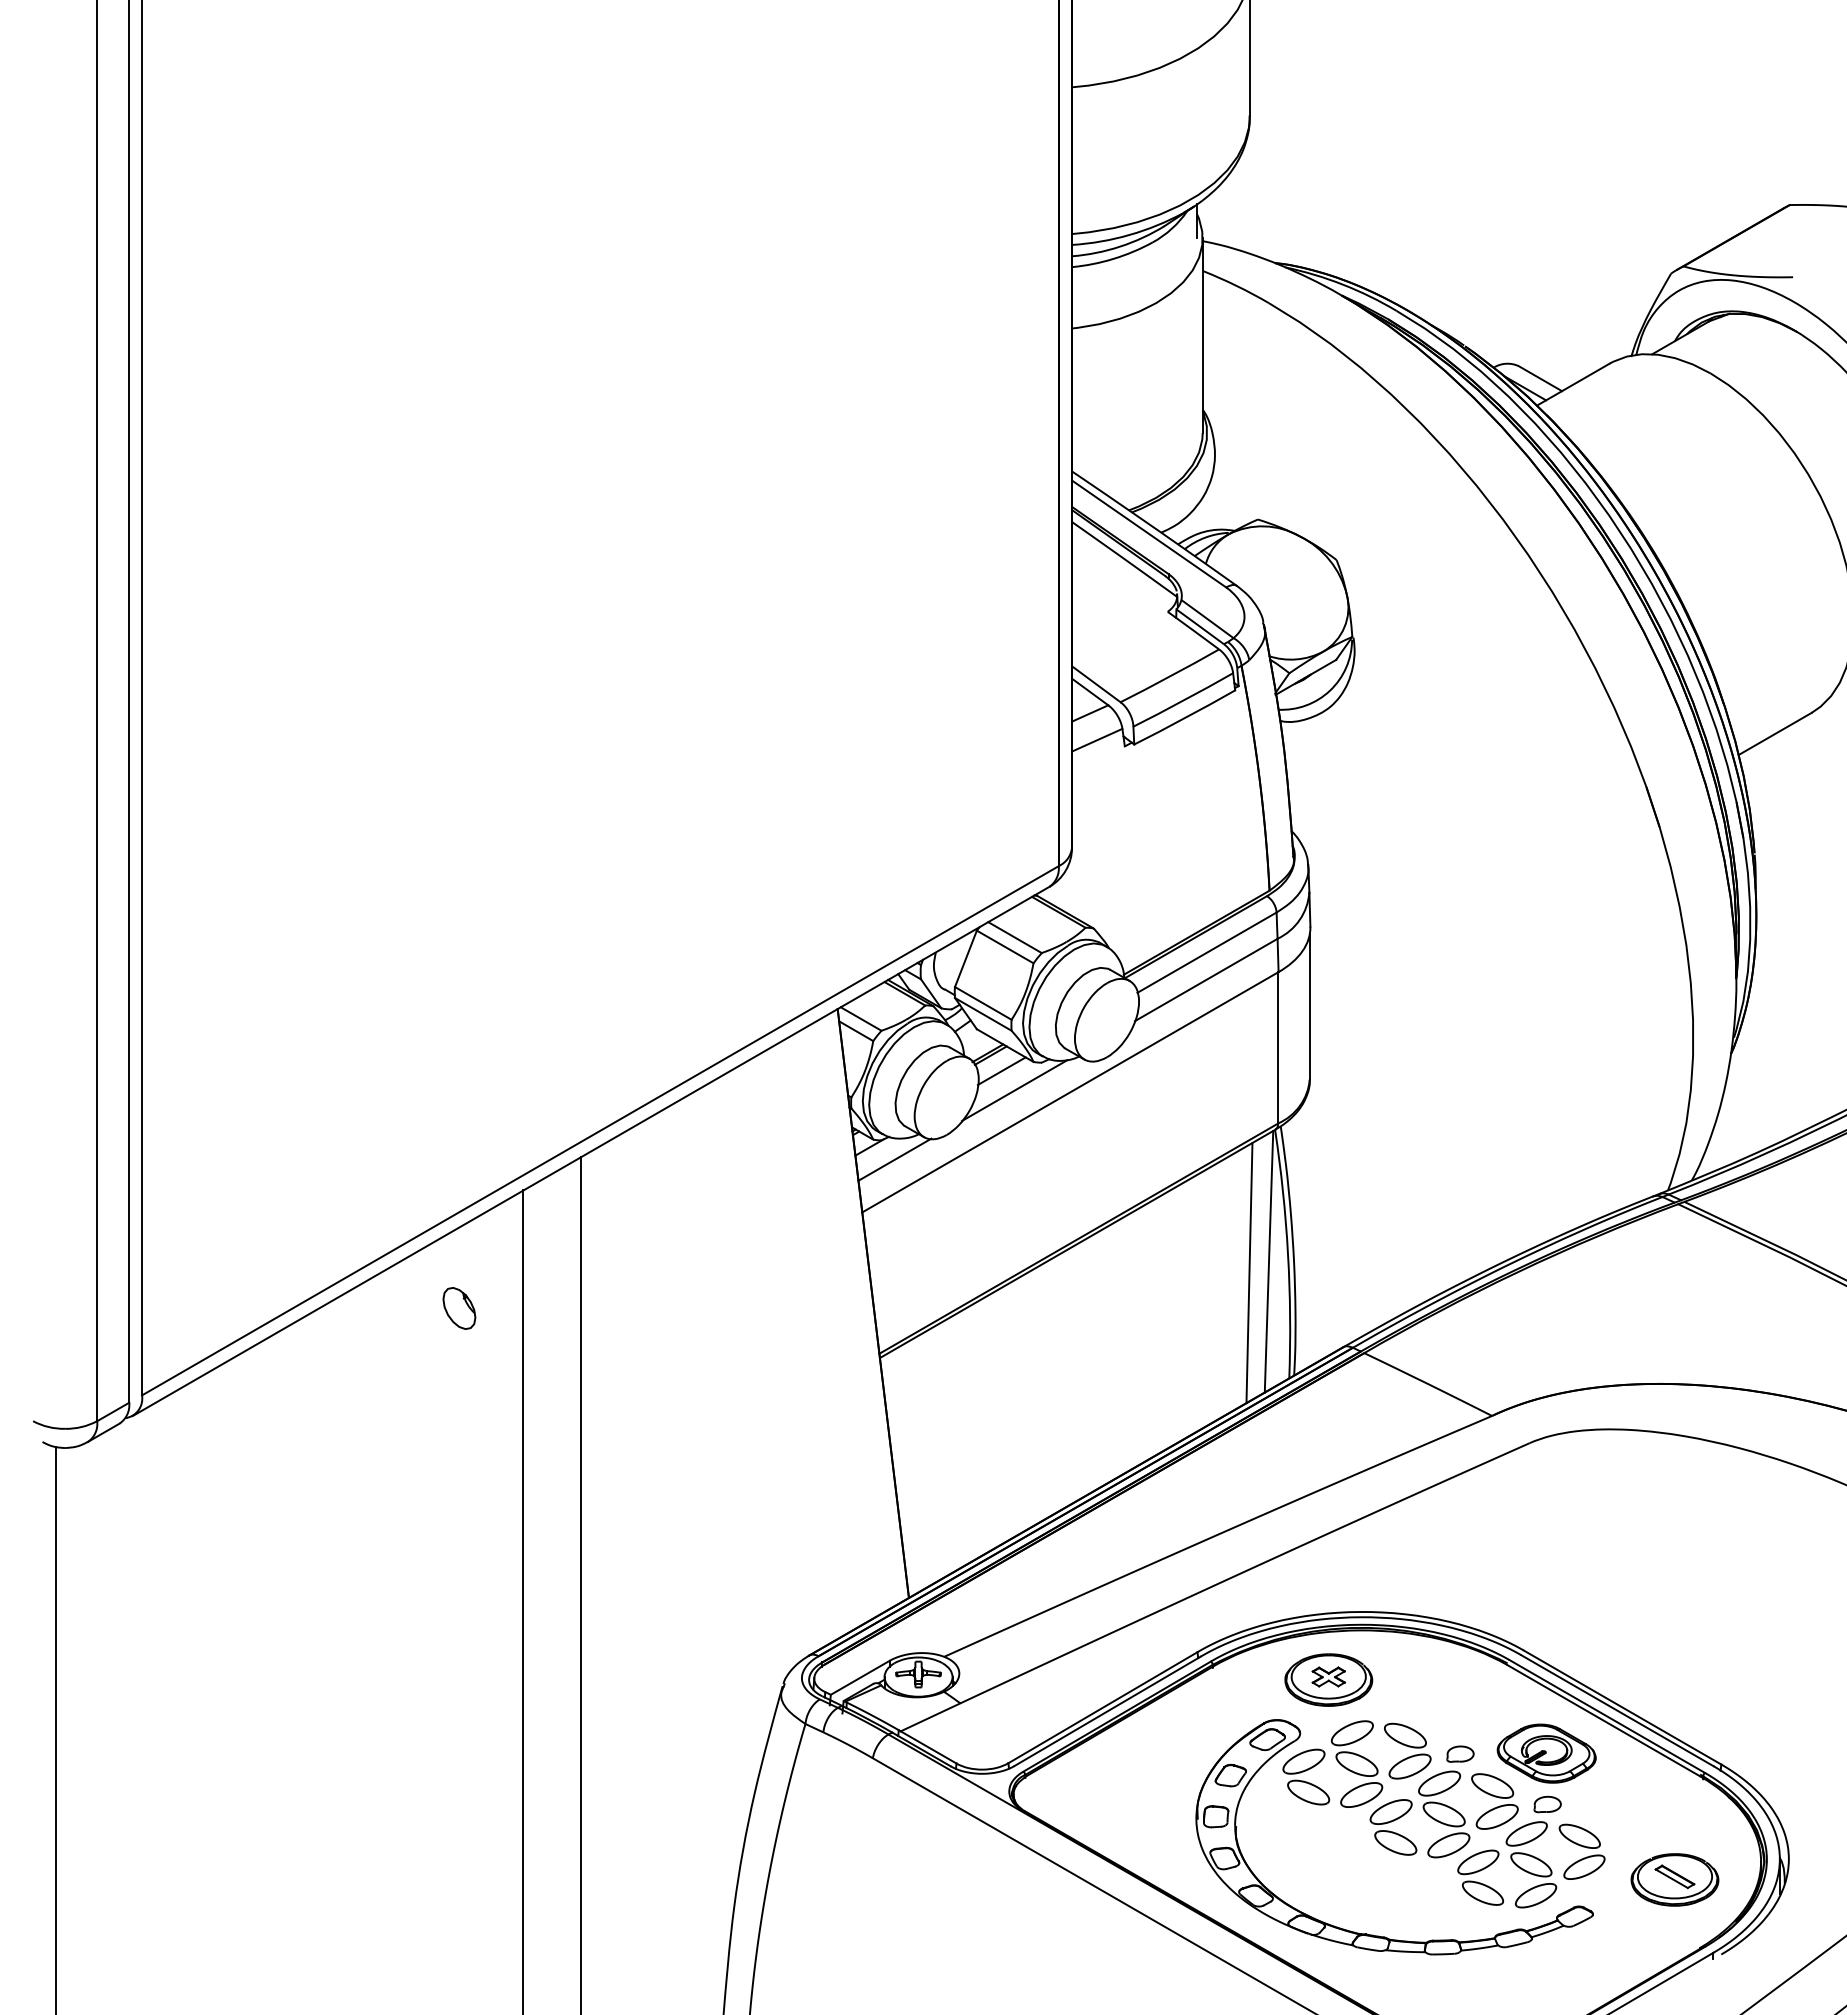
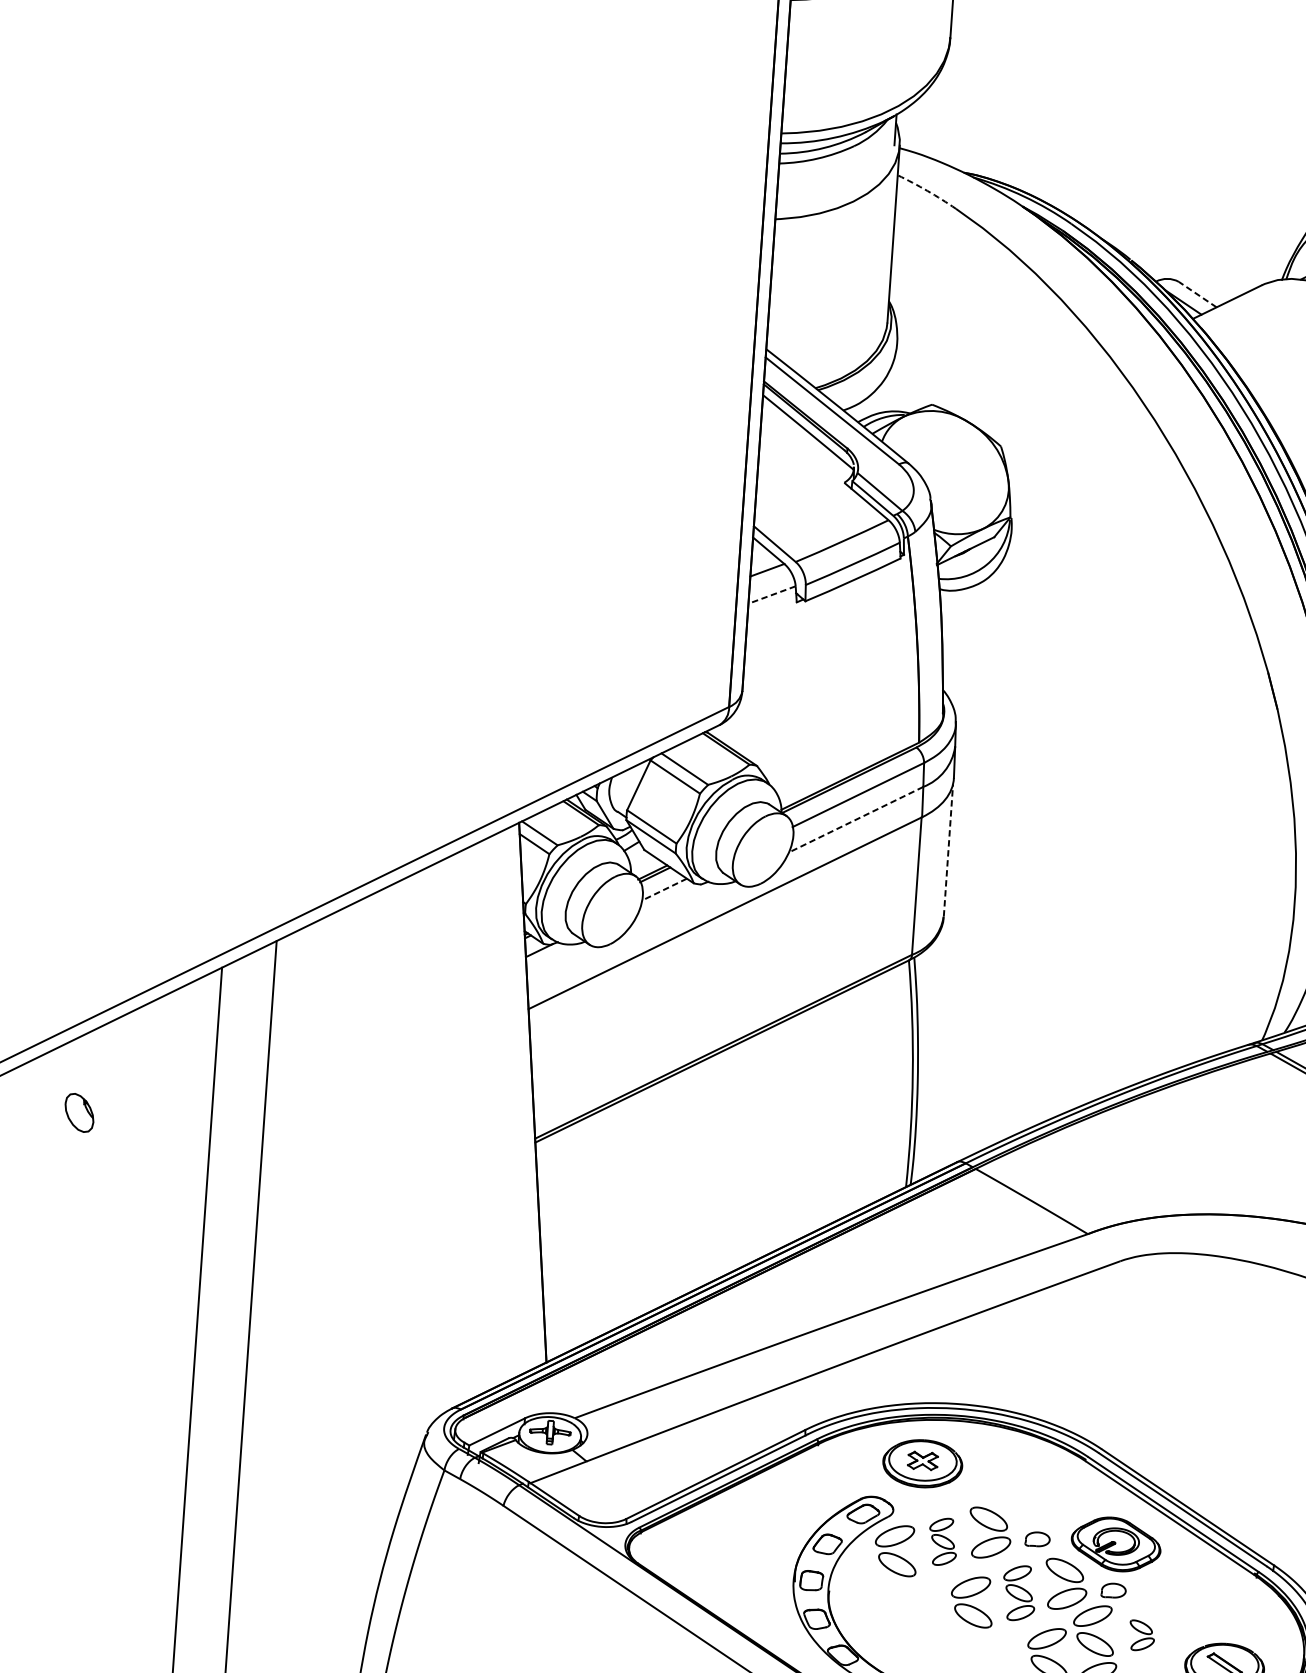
arc: (1236, 285) -> (927, 190), solid -> dashed
line: (1539, 378) -> (1196, 294), solid -> dashed
line: (1097, 740) -> (772, 595), solid -> dashed
line: (1205, 980) -> (855, 820), solid -> dashed
line: (1309, 1006) -> (948, 850), solid -> dashed
line: (1001, 1071) -> (664, 889), solid -> dashed
line: (1014, 1090) -> (674, 908), removed
line: (894, 1159) -> (561, 963), removed
line: (1268, 1261) -> (894, 1079), removed
line: (1249, 1272) -> (876, 1088), removed
part: (459, 1308) -> (79, 1112), moved
part: (1356, 1763) -> (942, 1541), size x0.6
part: (1444, 1814) -> (1019, 1593), size x0.7
part: (1581, 1851) -> (1141, 1635), size x0.6

